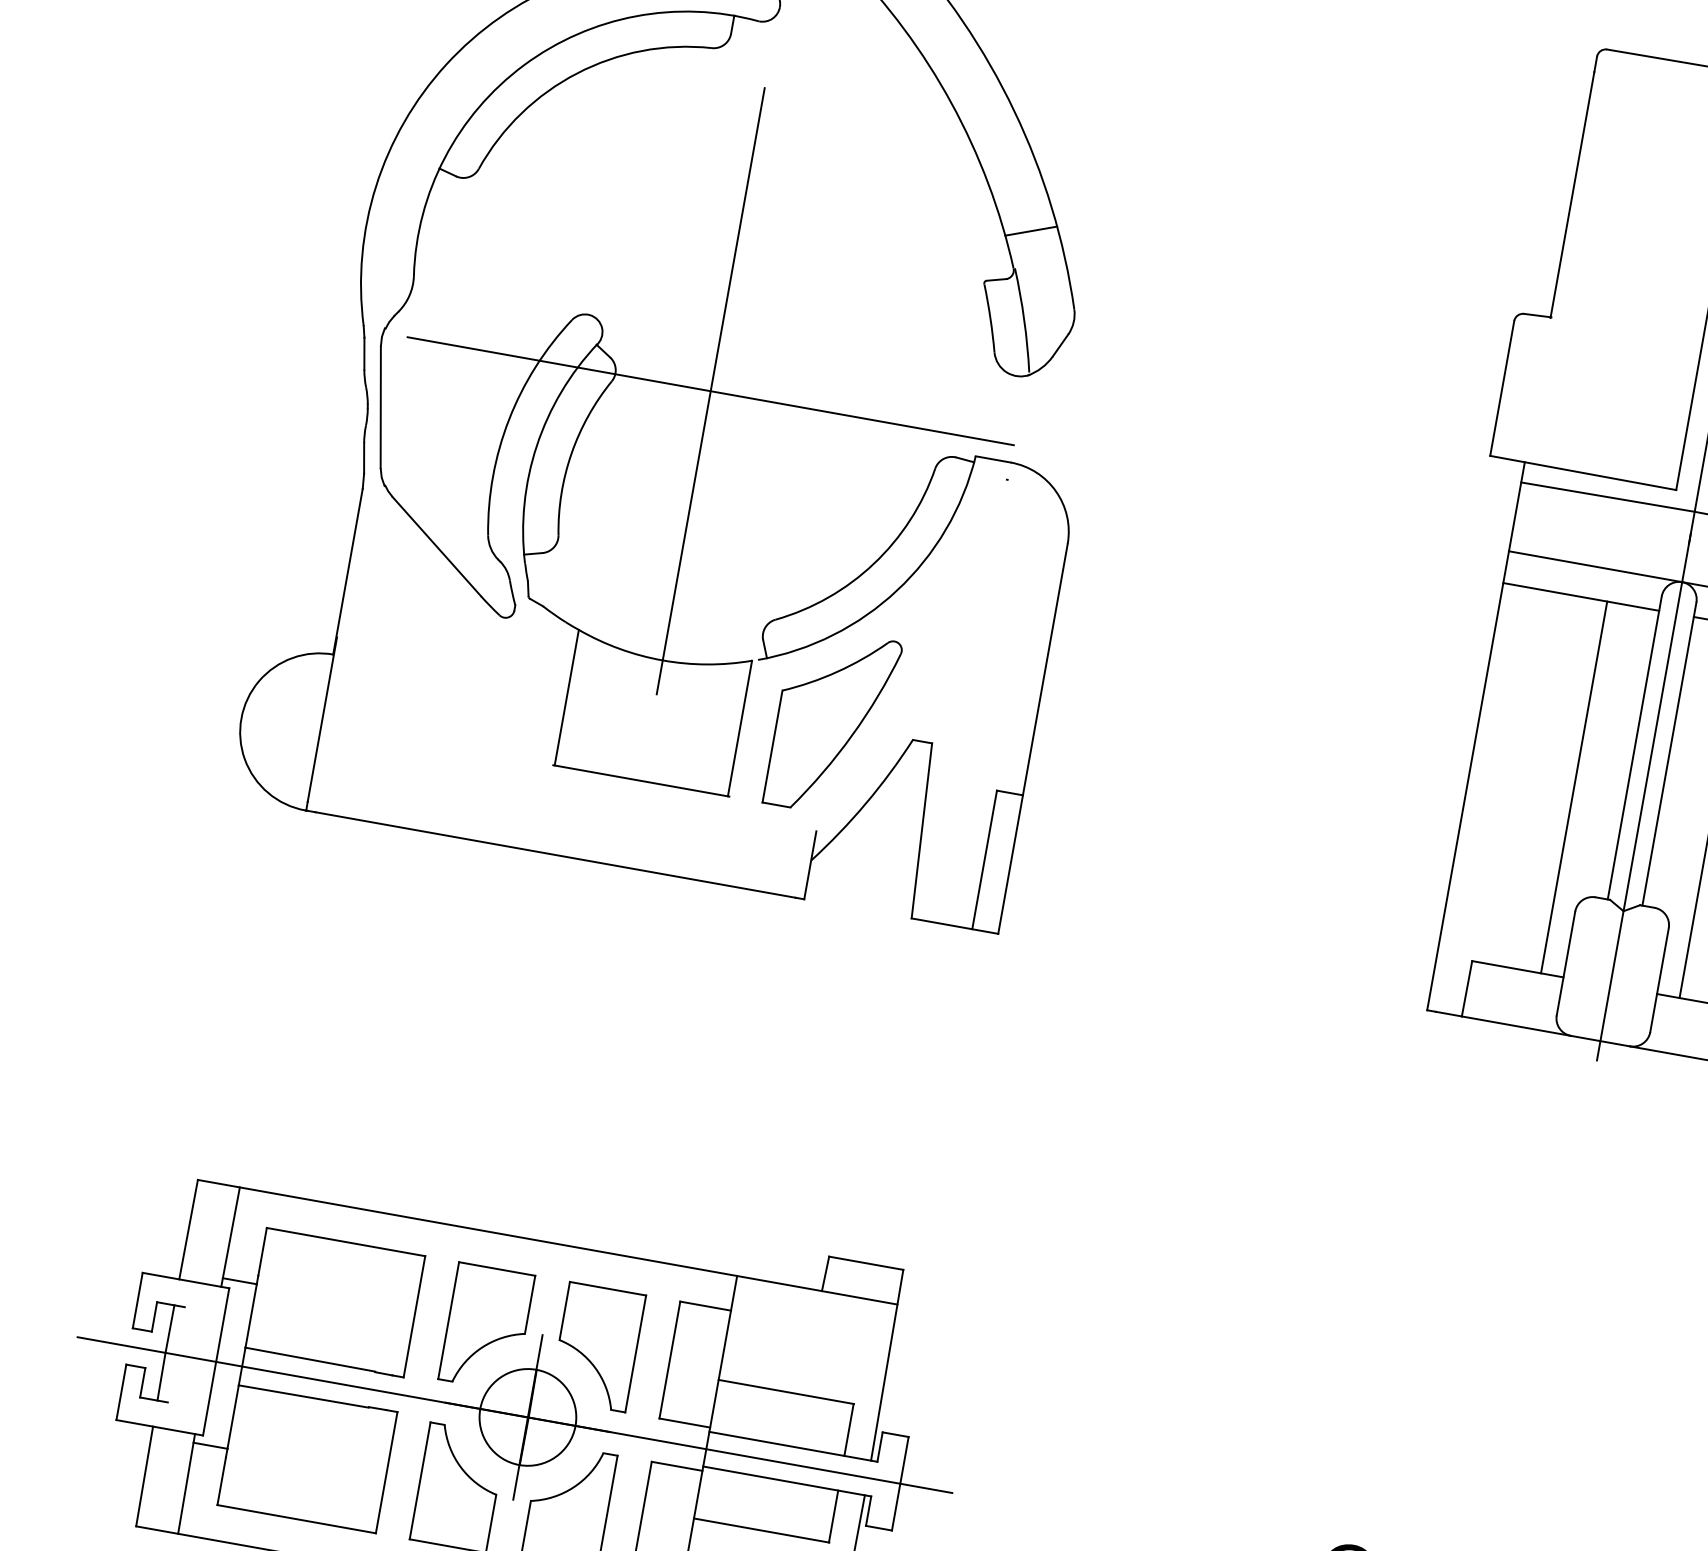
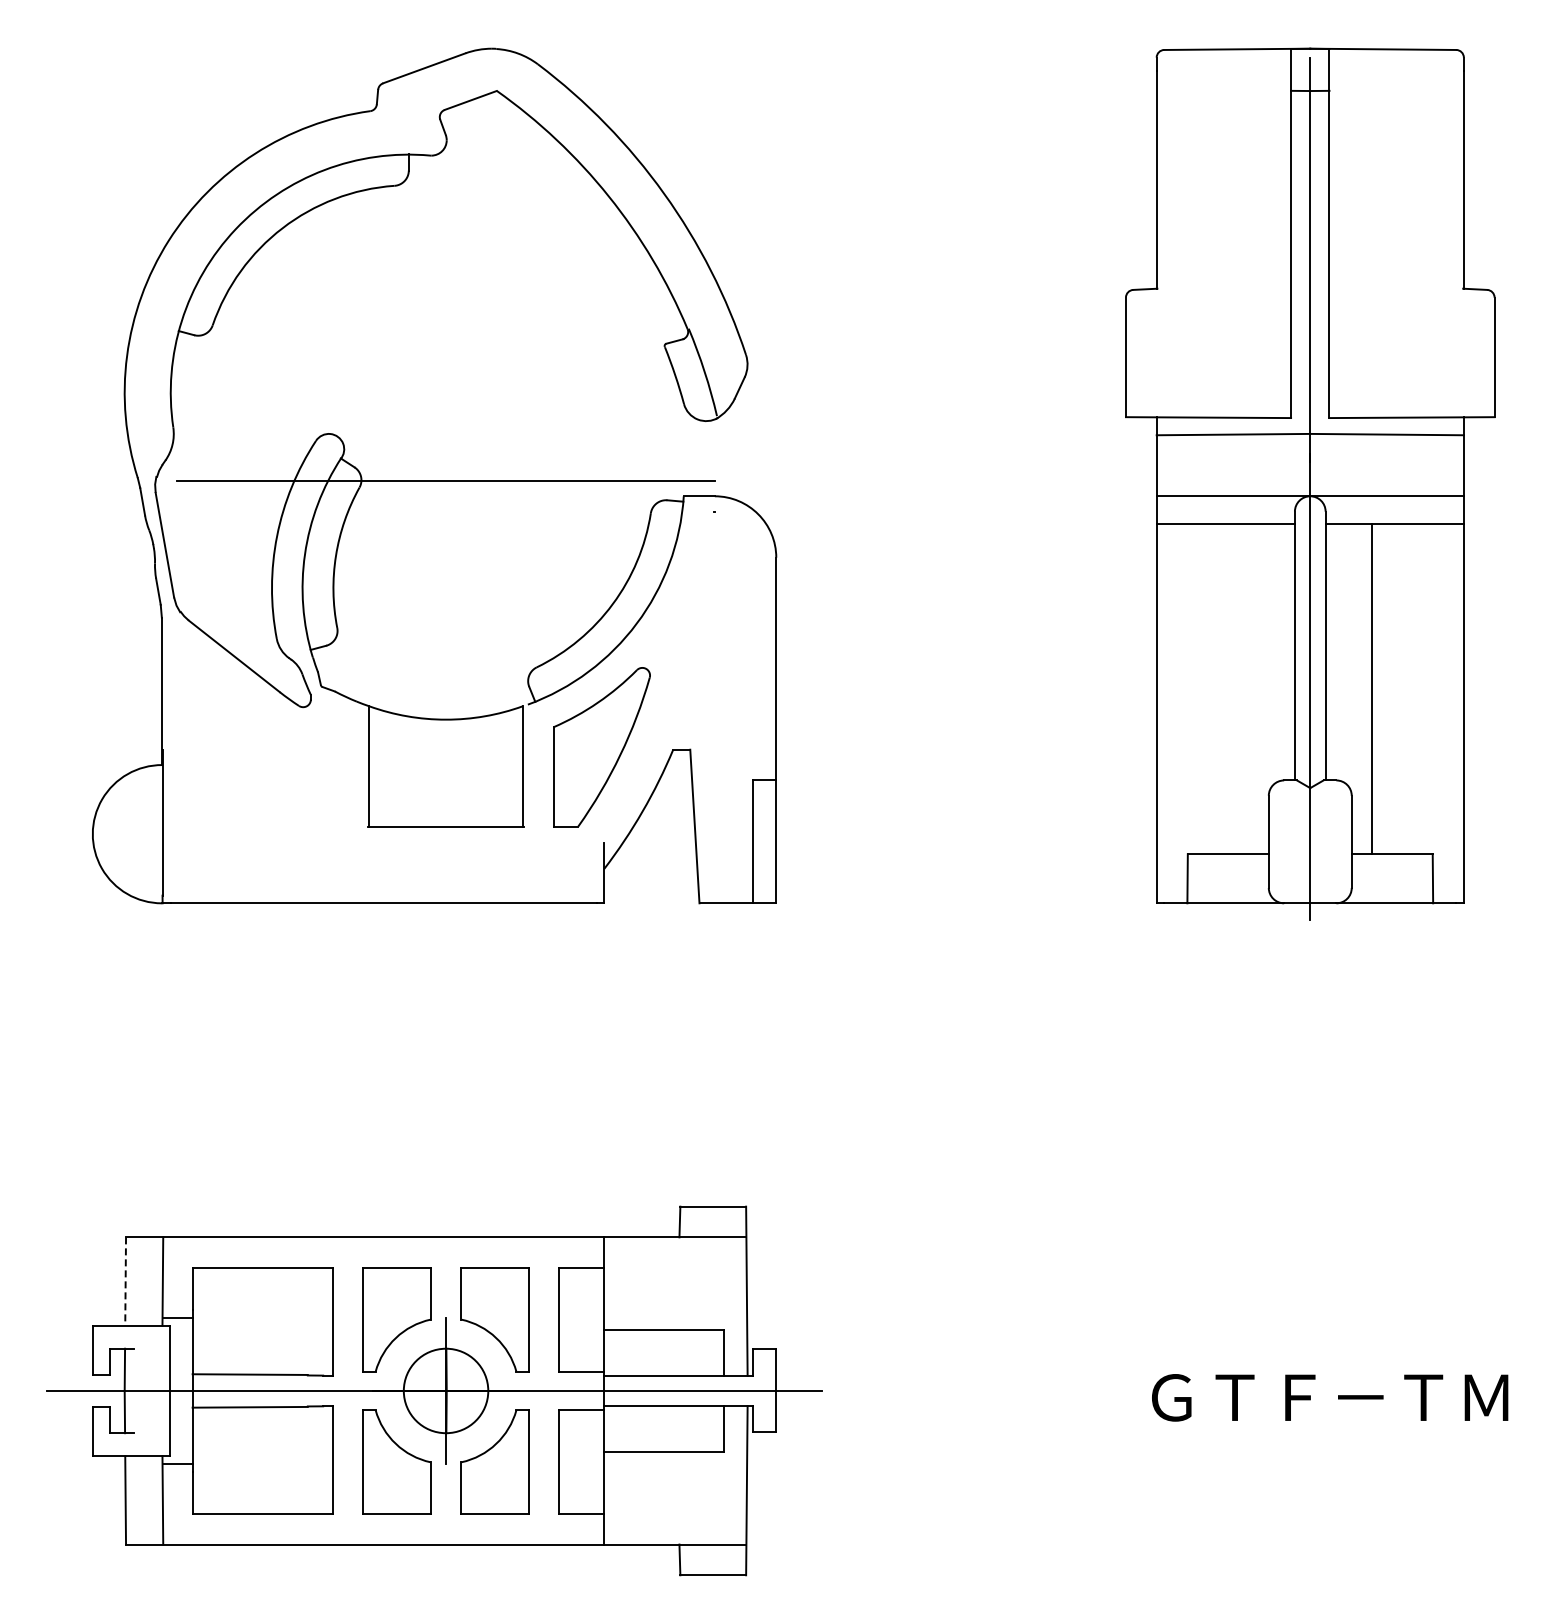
line: (1030, 231) -> (696, 294), removed
line: (711, 390) -> (446, 480), removed
line: (1573, 787) -> (1248, 689), removed
line: (188, 1230) -> (125, 1282), solid -> dashed

